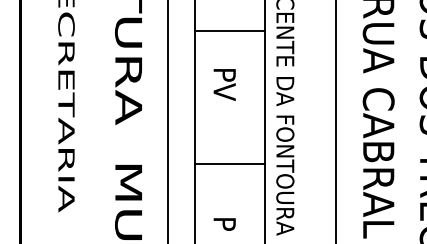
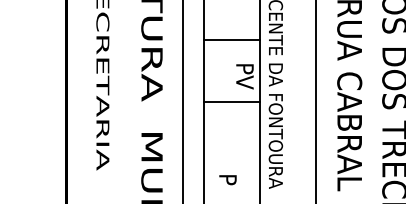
line: (230, 31) -> (232, 40), moved
text: (224, 84) -> (244, 76), moved
line: (230, 162) -> (232, 101), moved

